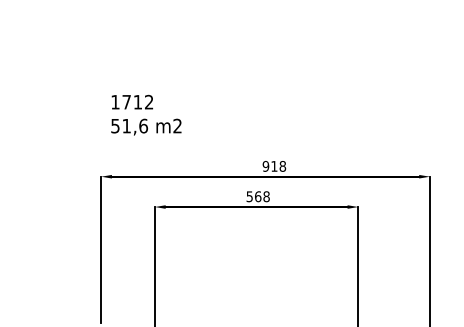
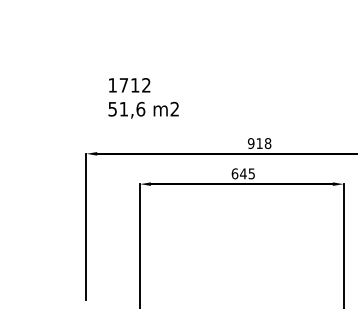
text: (146, 114) -> (143, 97), moved
text: (257, 196) -> (242, 173), 568 -> 645

